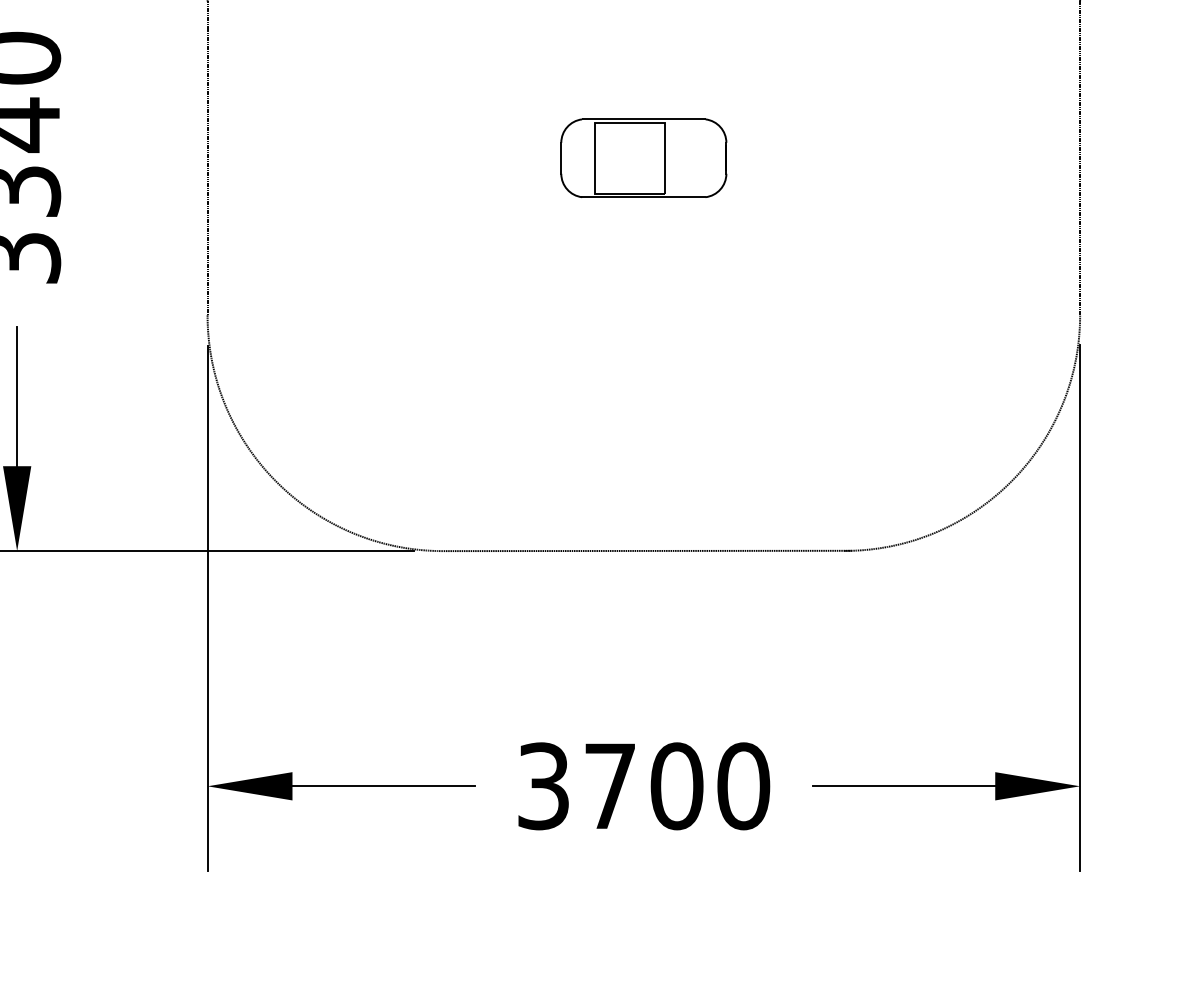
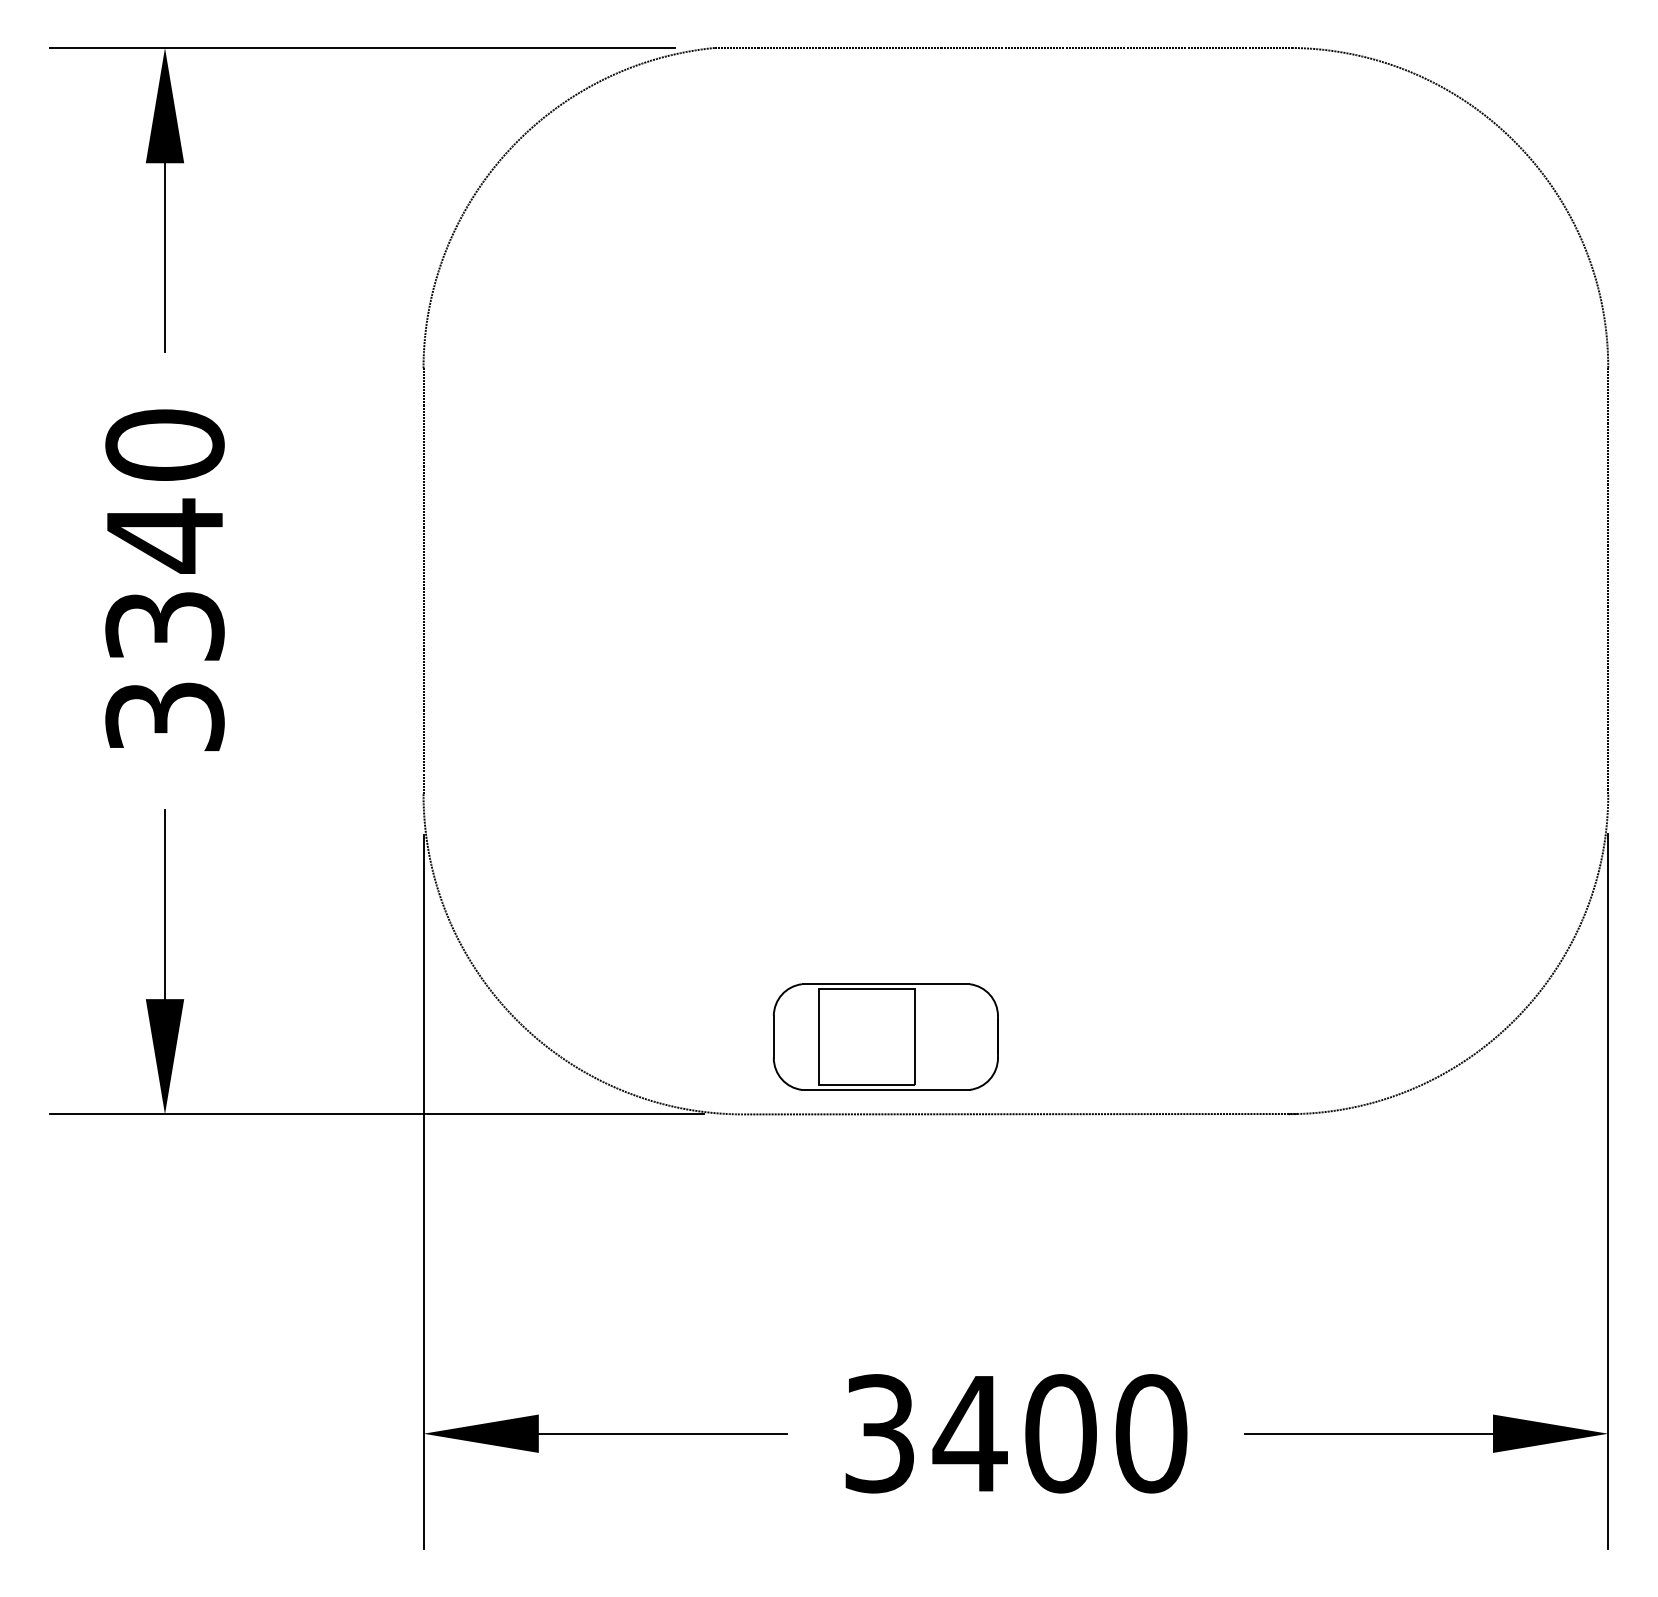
part: (643, 157) -> (885, 1036), moved
text: (609, 786) -> (969, 1433), 3700 -> 3400

